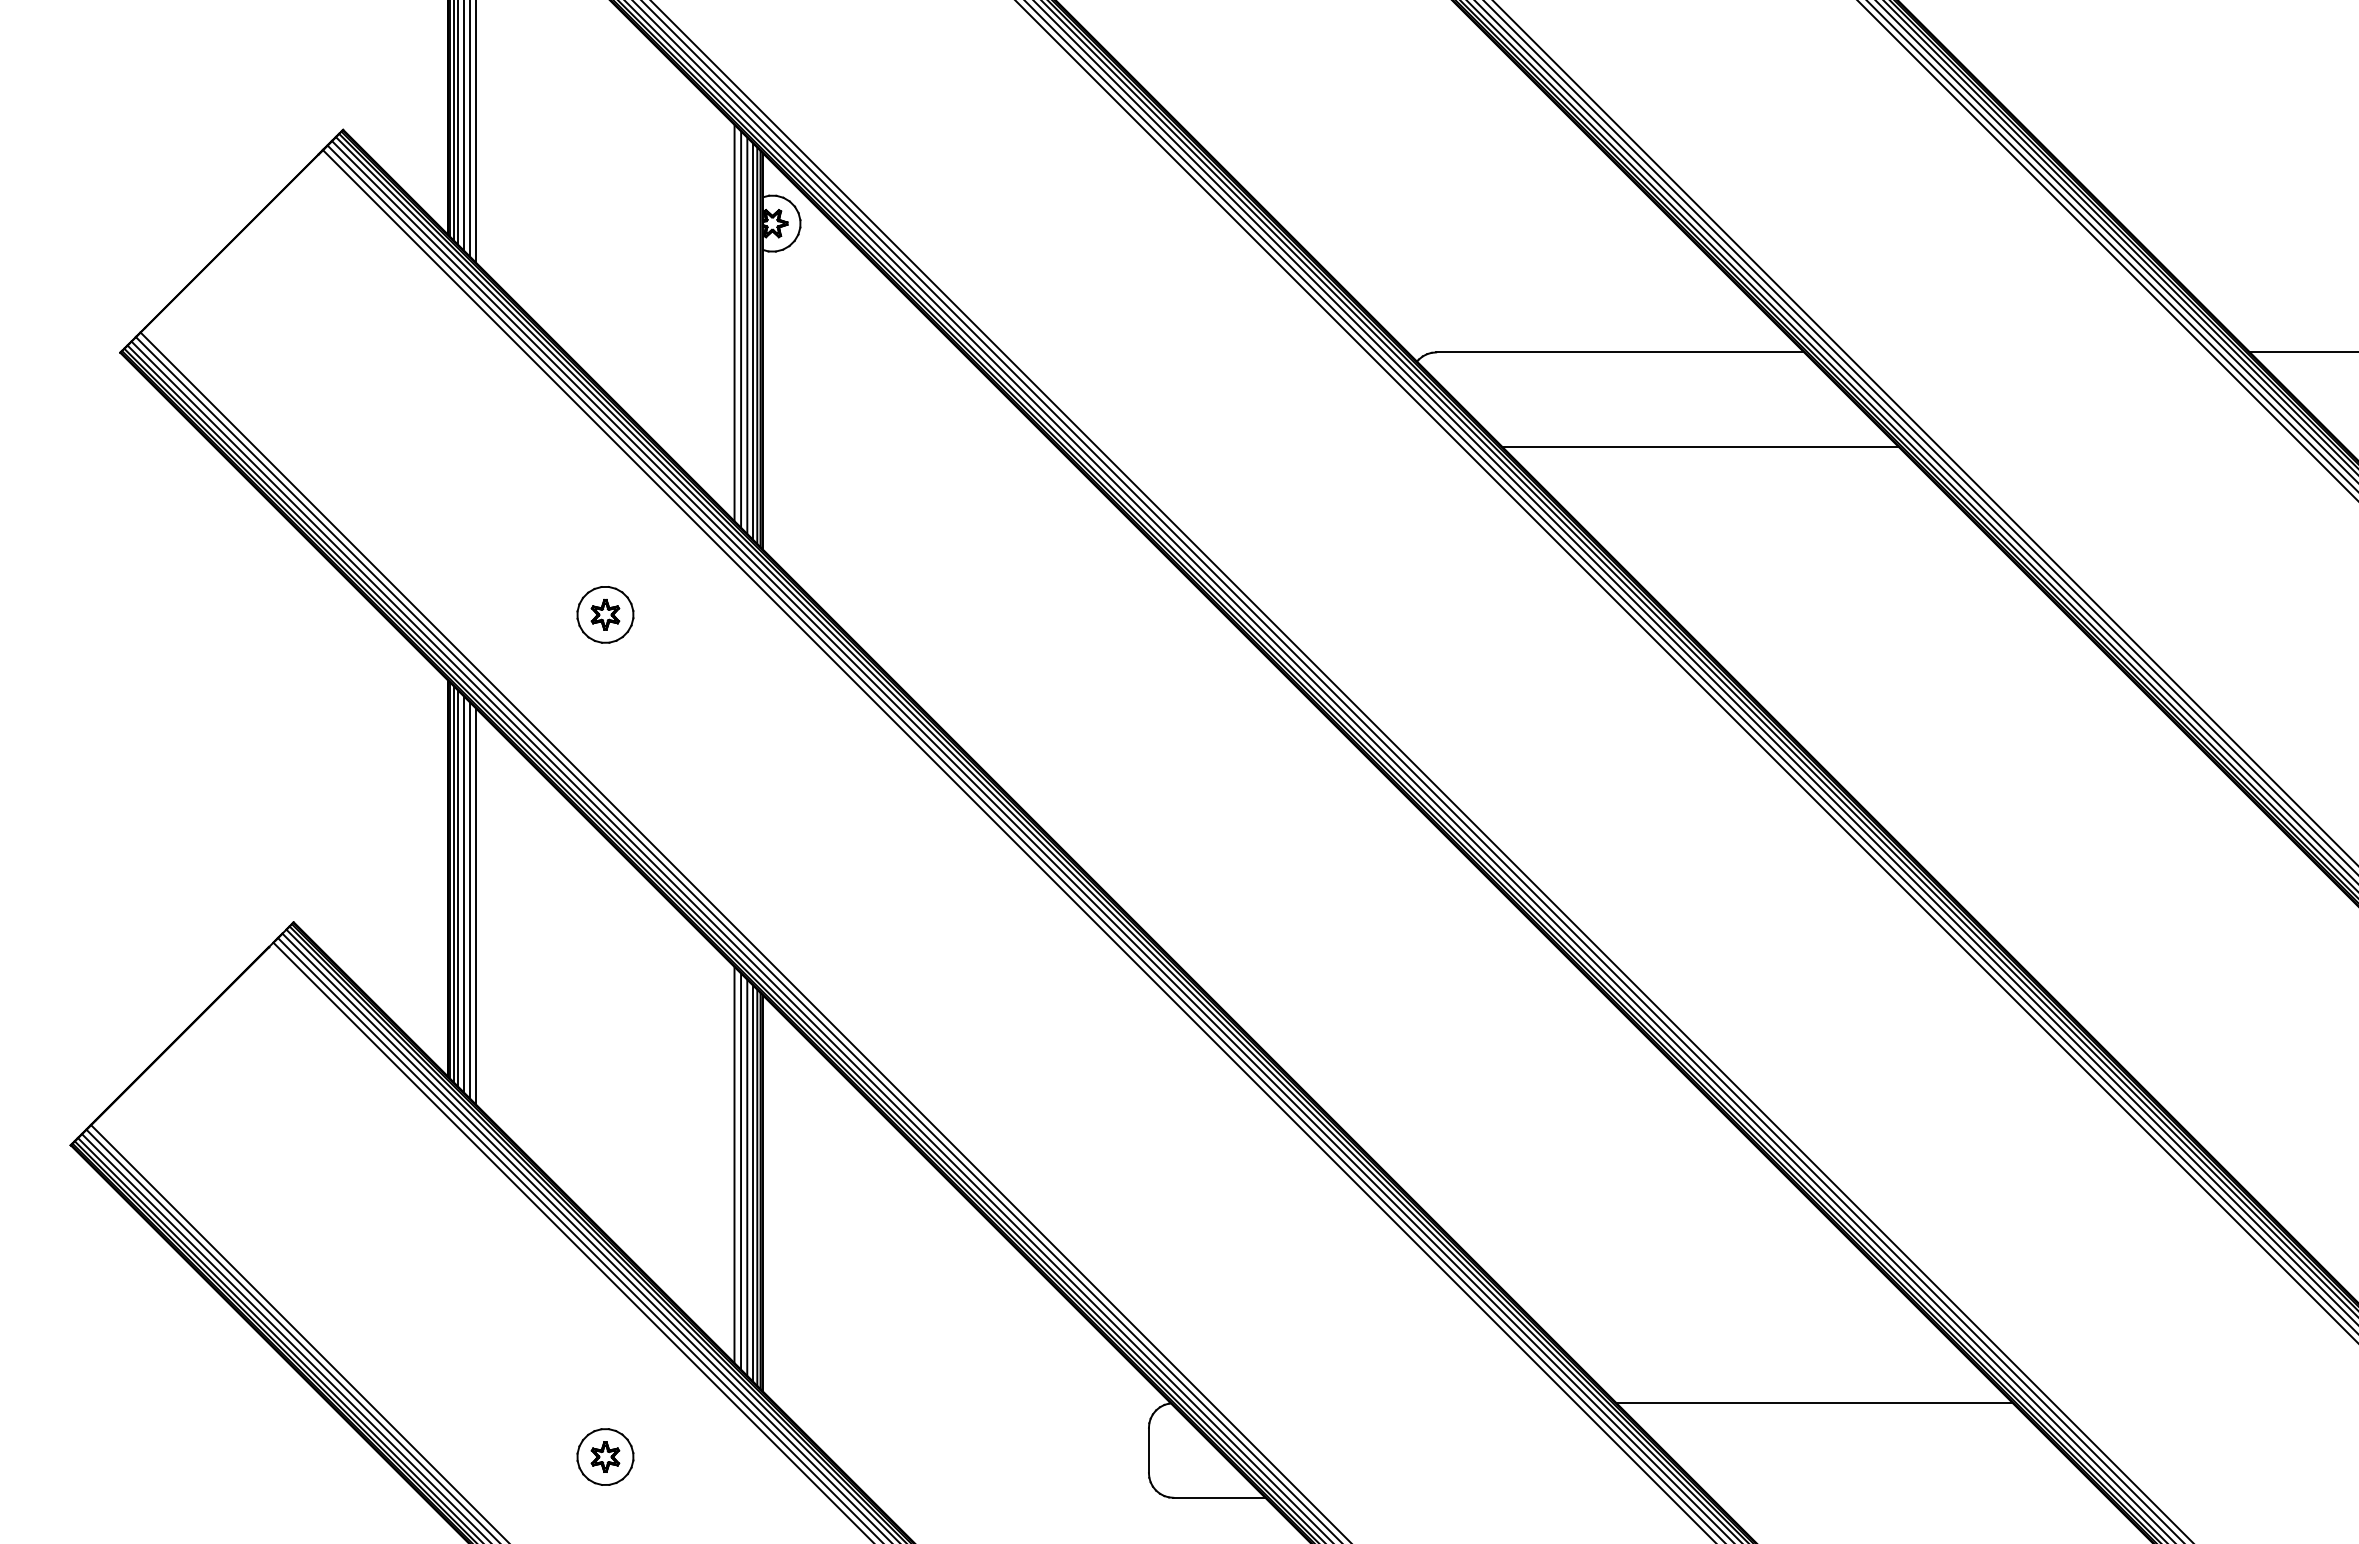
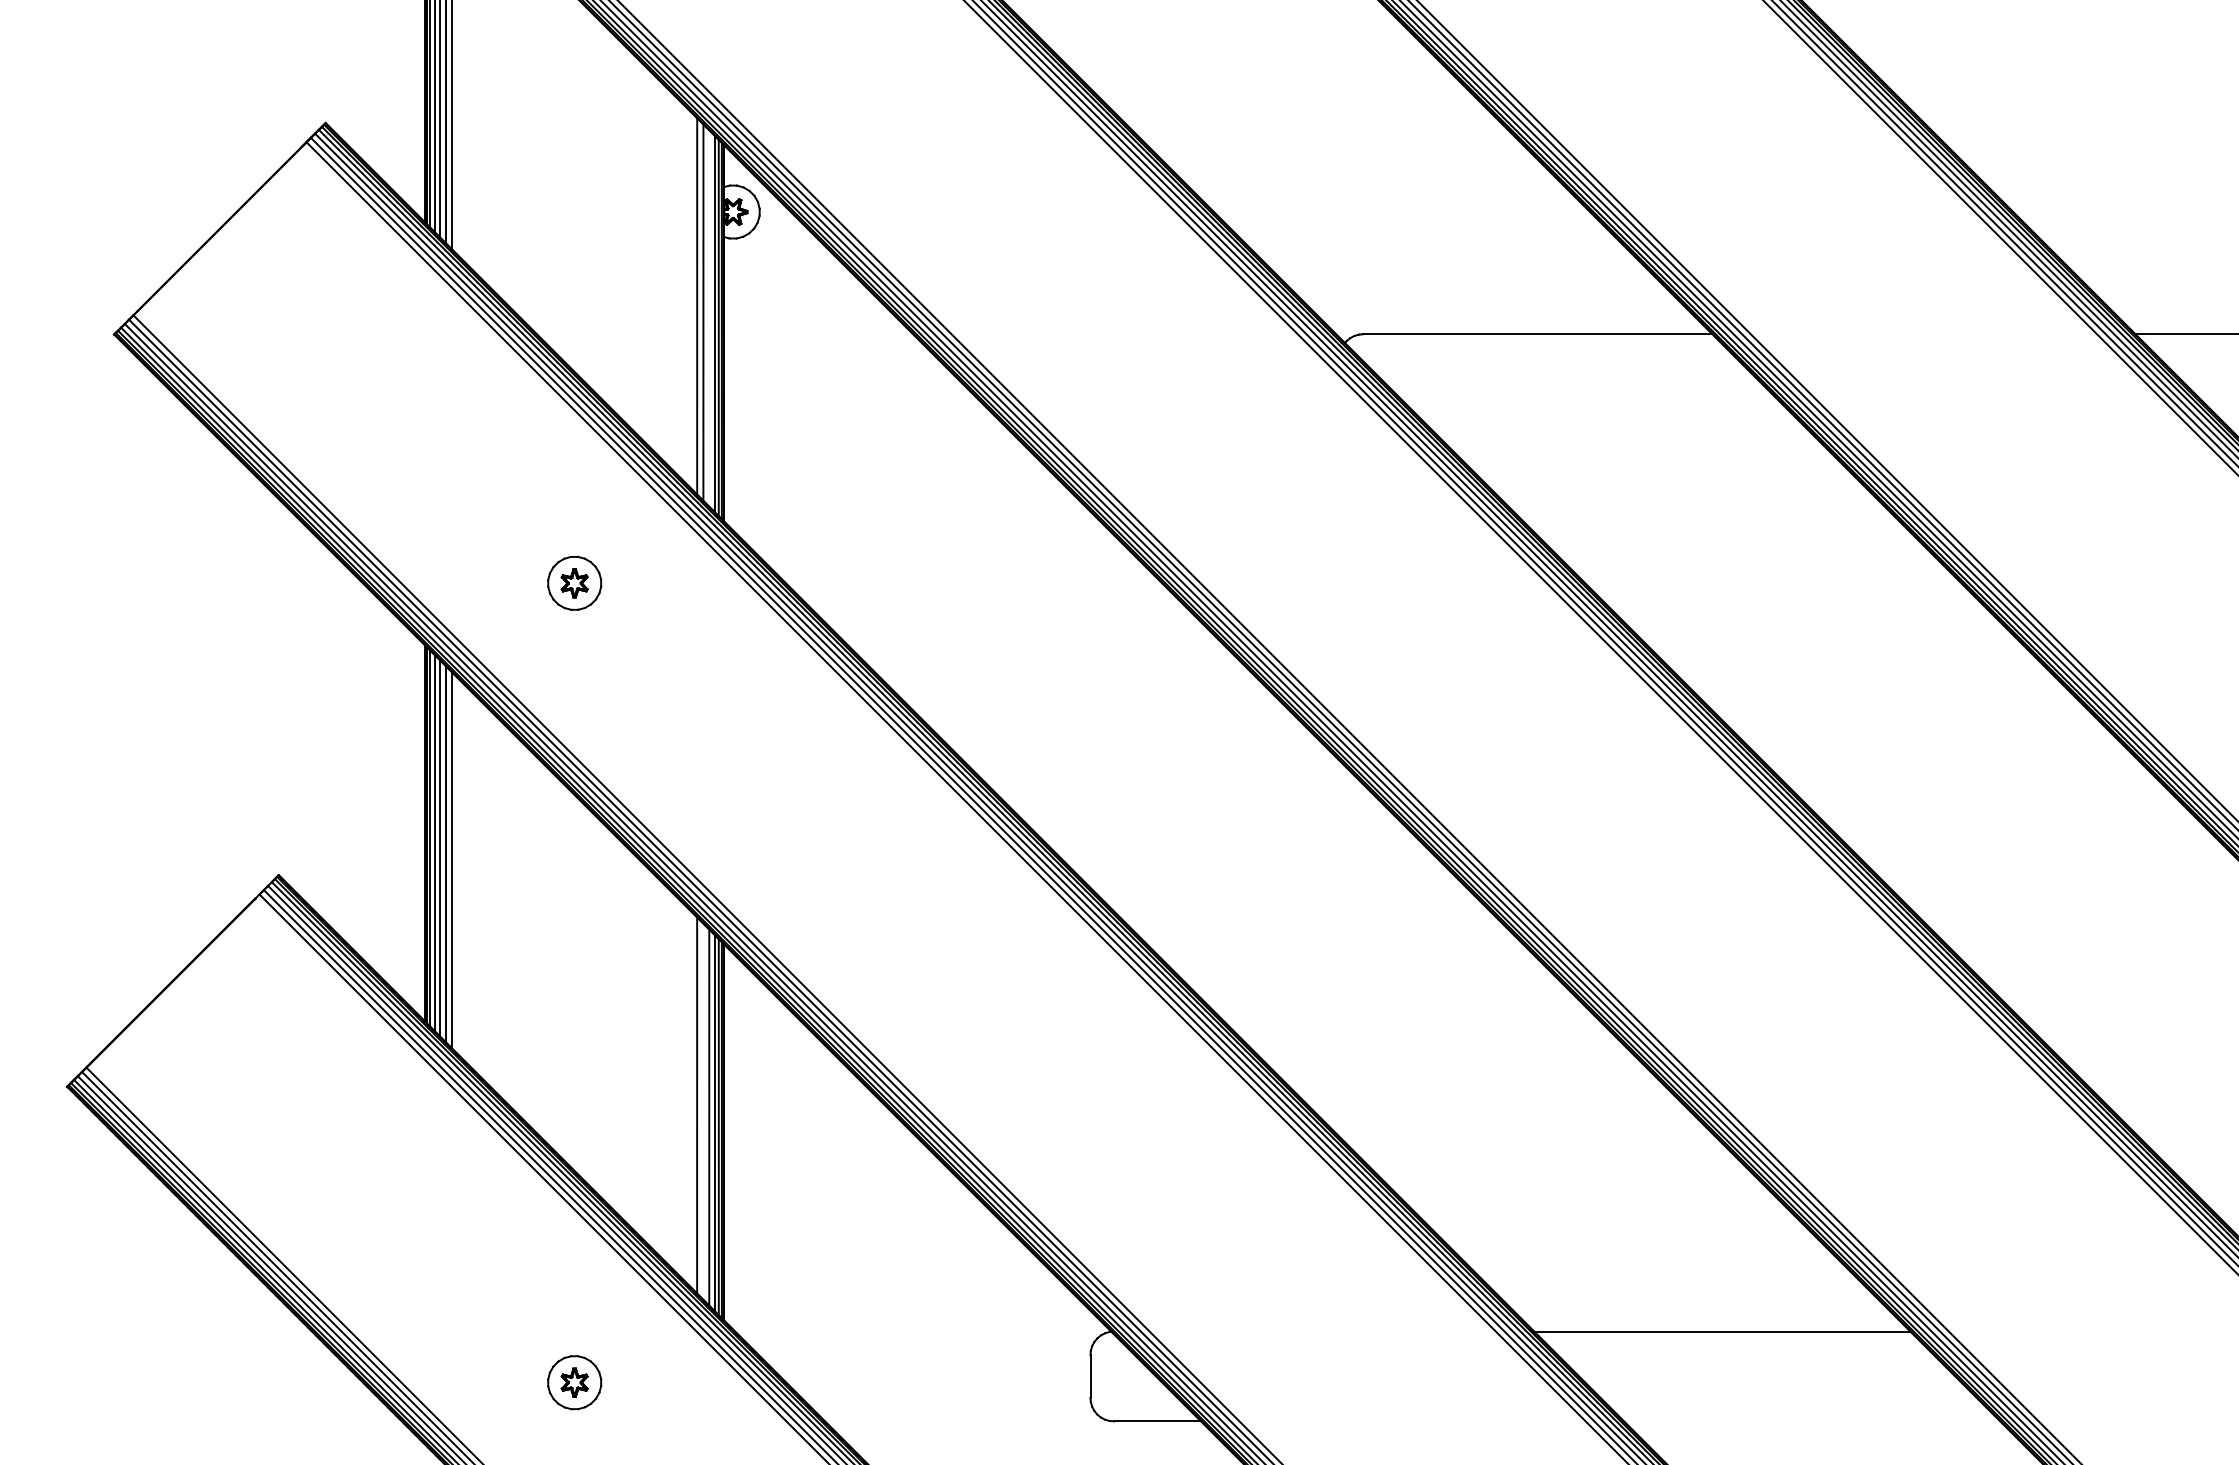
line: (747, 335) -> (709, 318), removed
line: (1700, 447) -> (1613, 424), removed
line: (741, 1171) -> (703, 1111), removed

